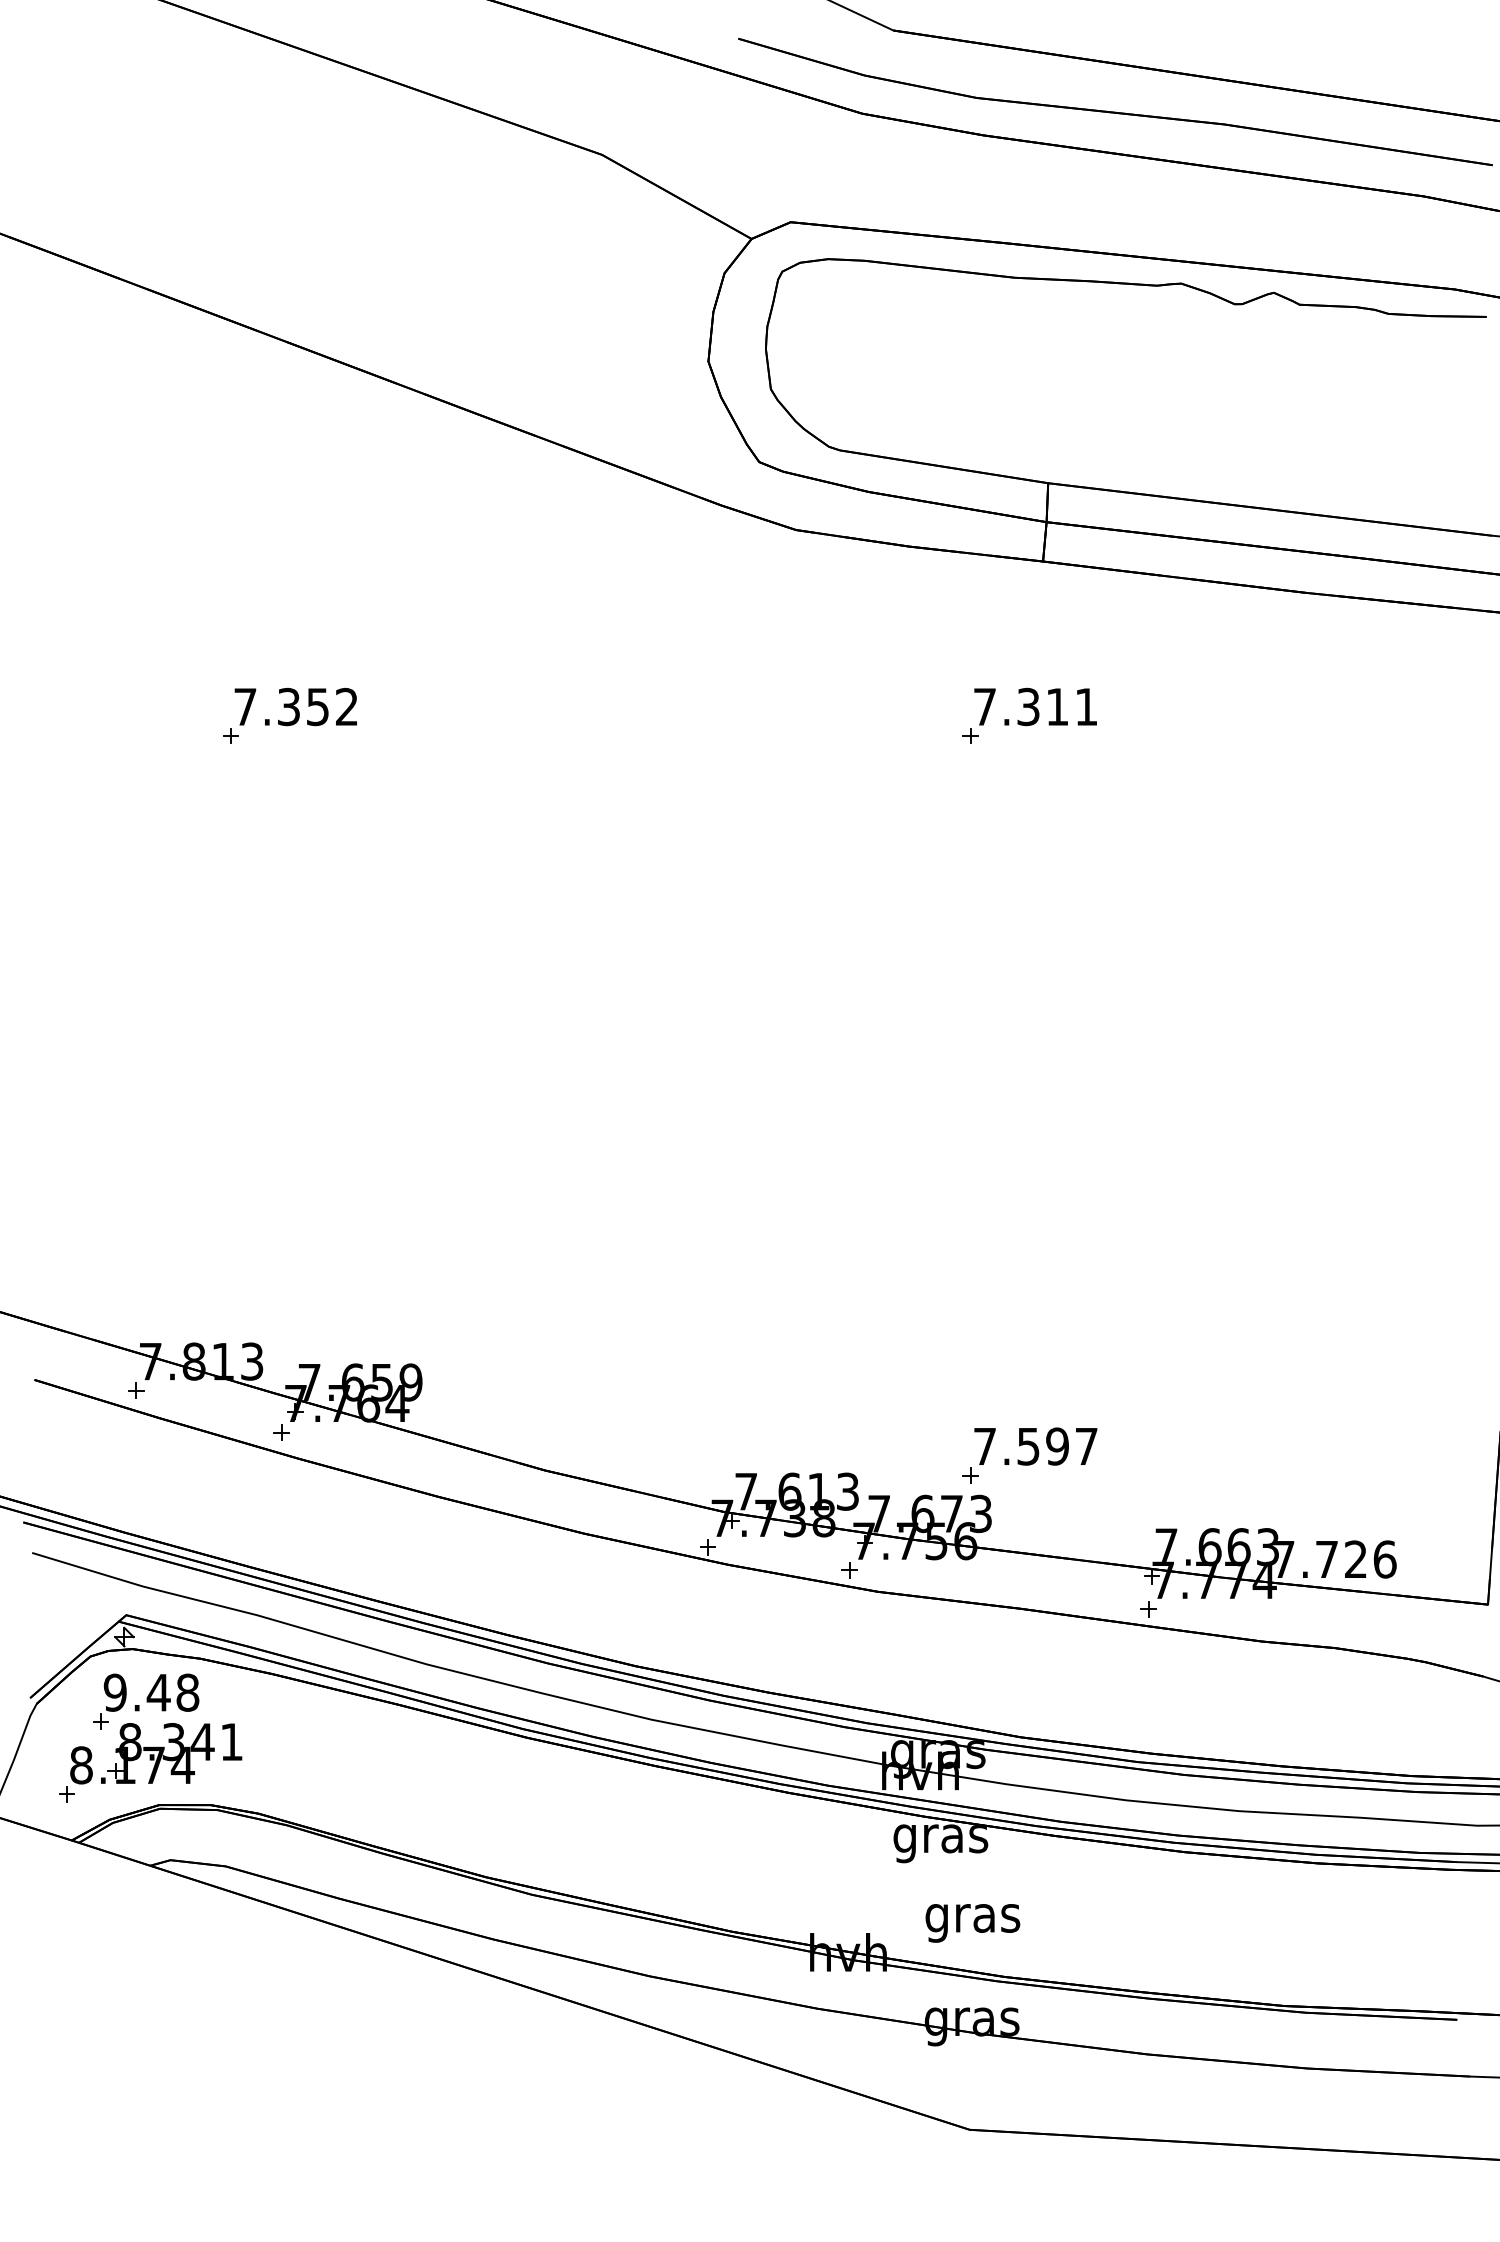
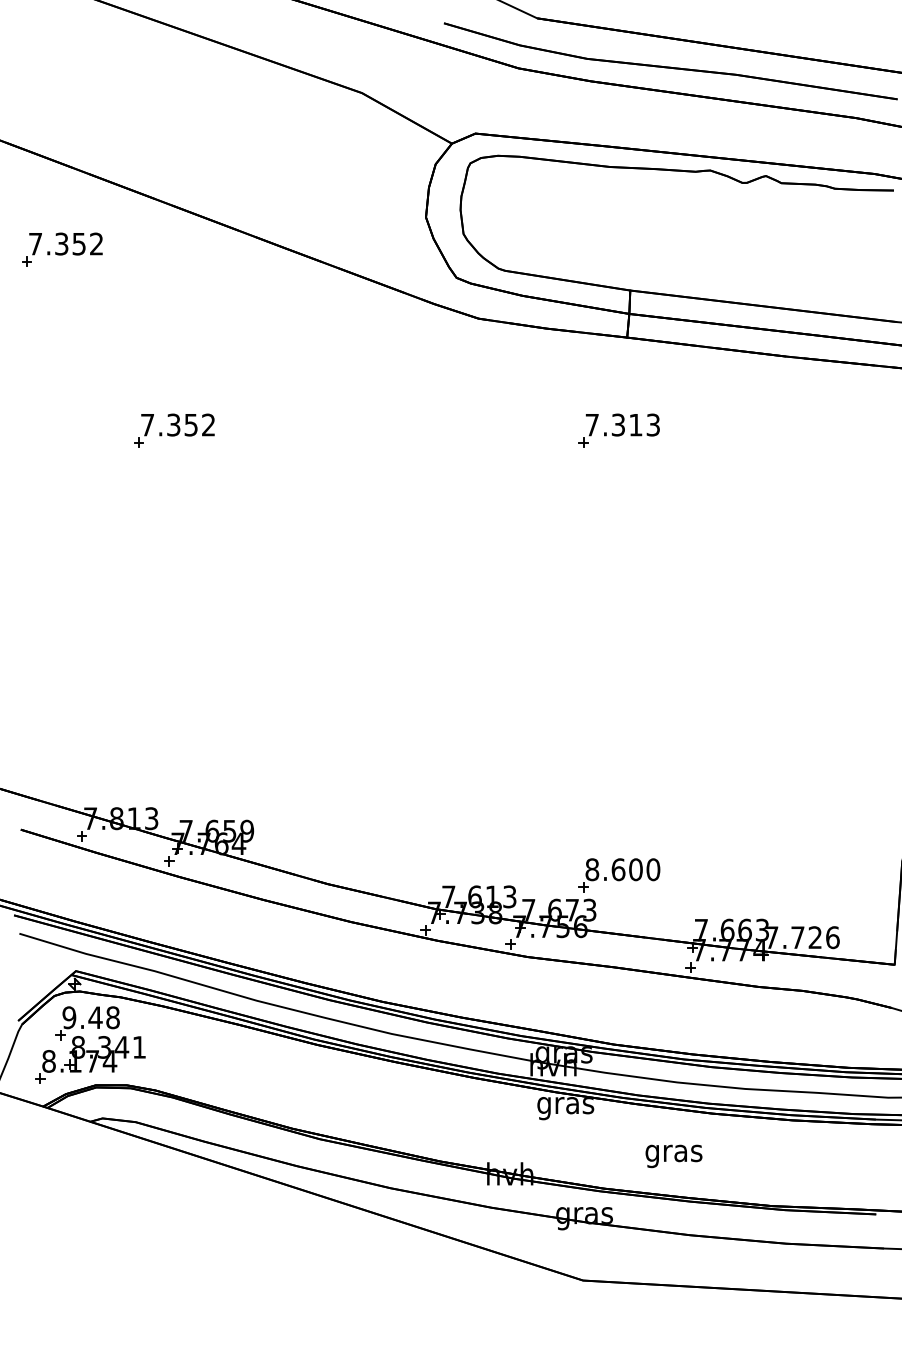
part: (103, 414) -> (62, 249), added
text: (1085, 706) -> (652, 424), 7.311 -> 7.313
text: (1035, 1446) -> (622, 869), 7.597 -> 8.600
text: (972, 1923) -> (673, 1156), moved

